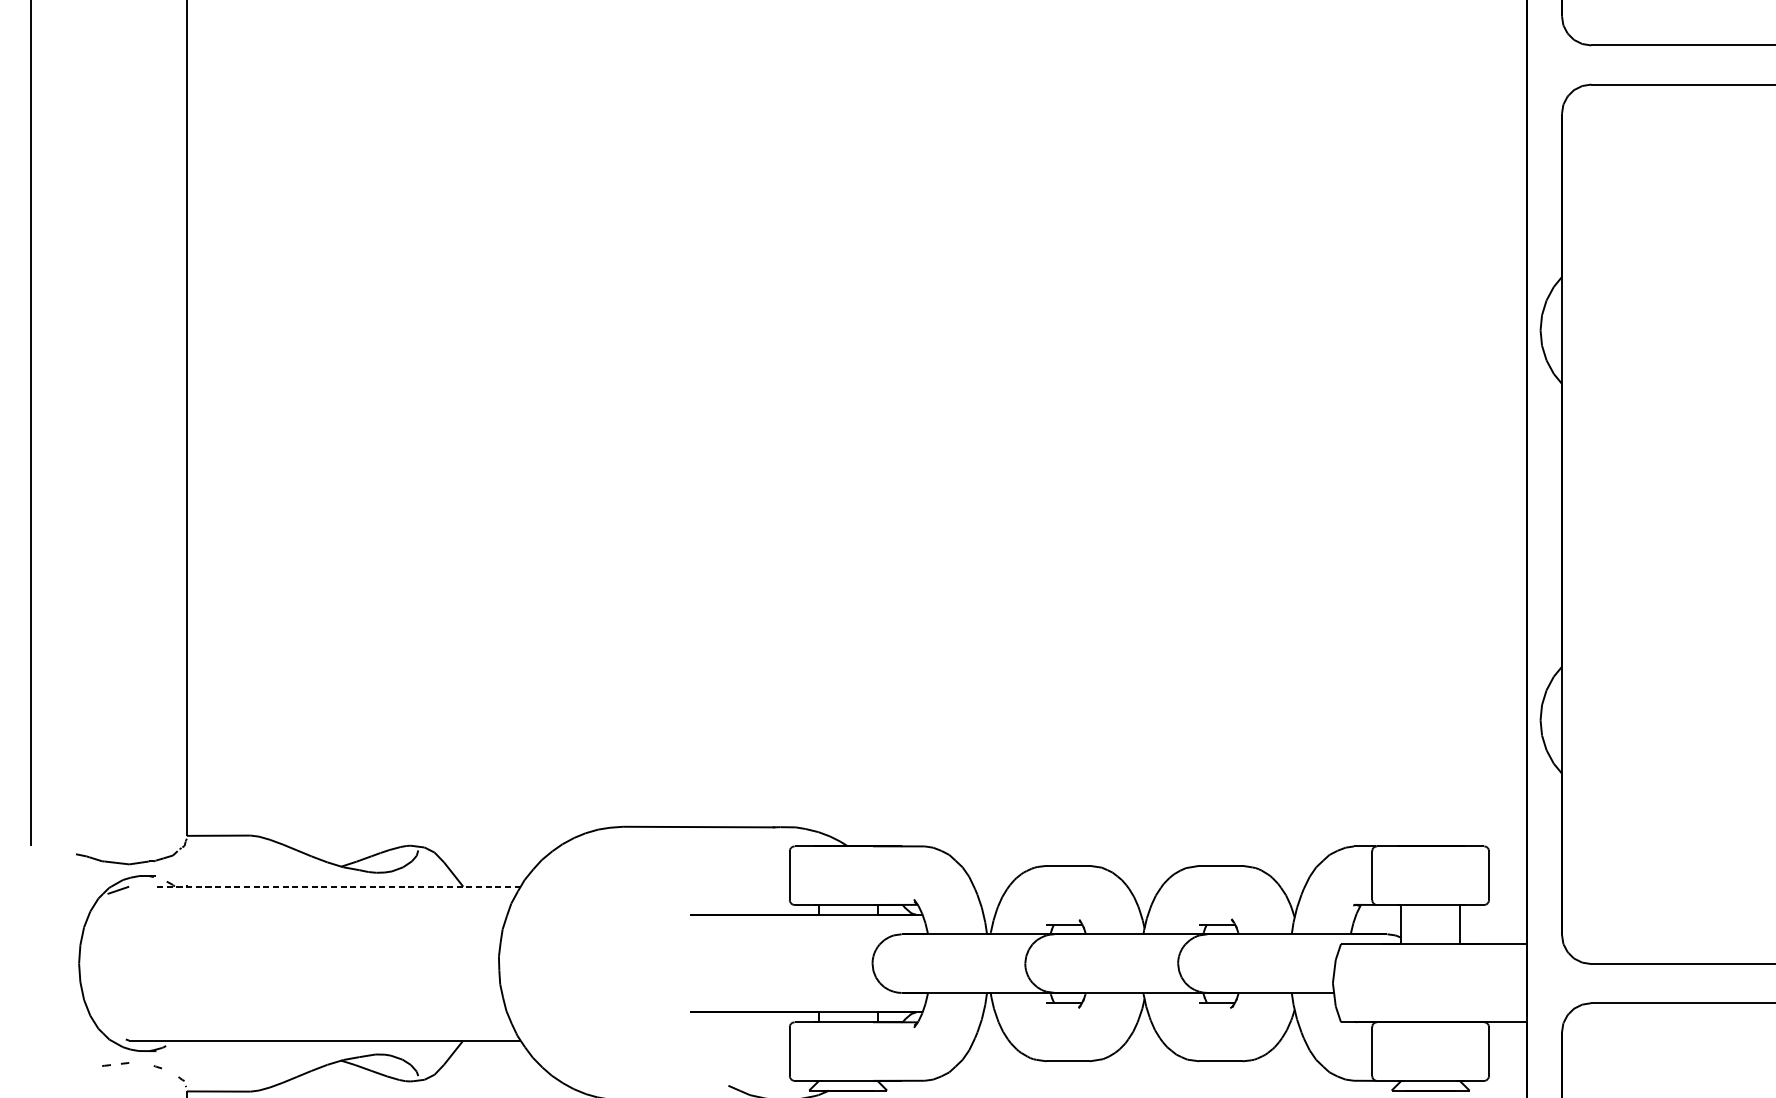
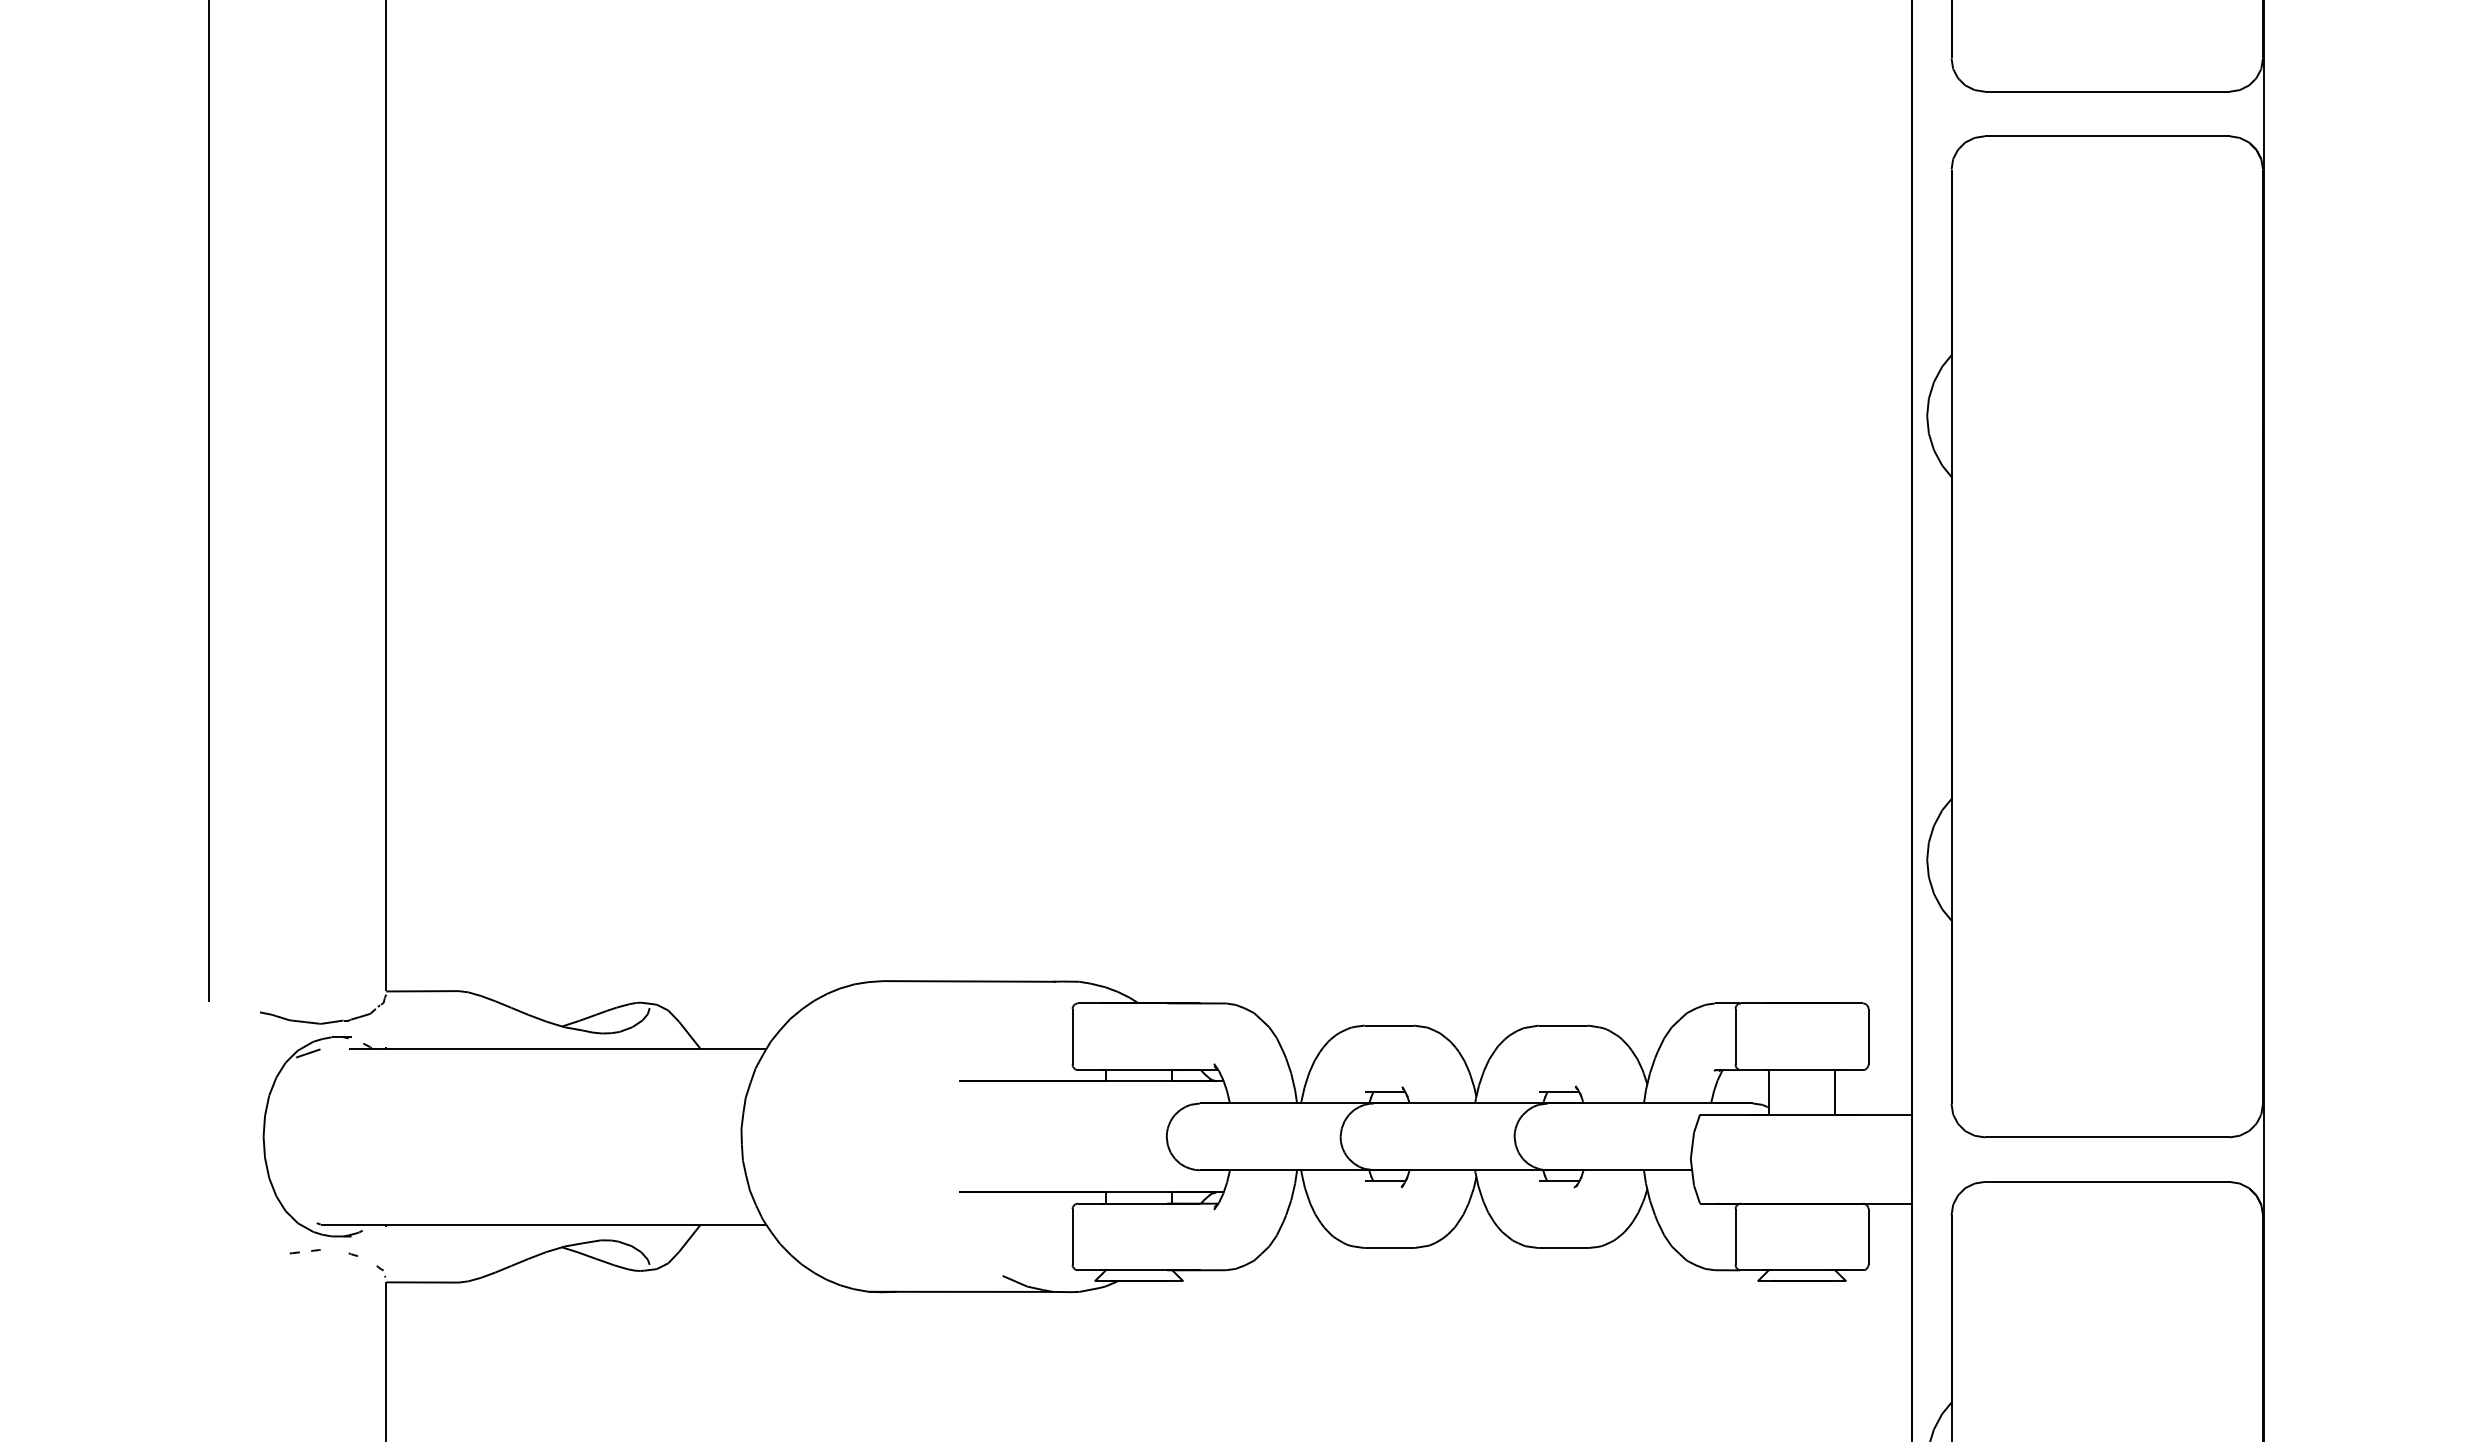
line: (337, 886) -> (557, 1049), dashed -> solid

